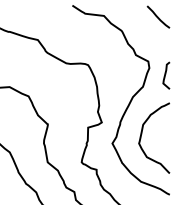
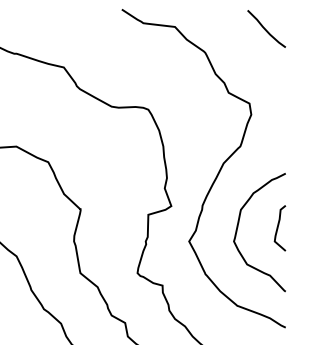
curve: (166, 74) -> (280, 226), moved

